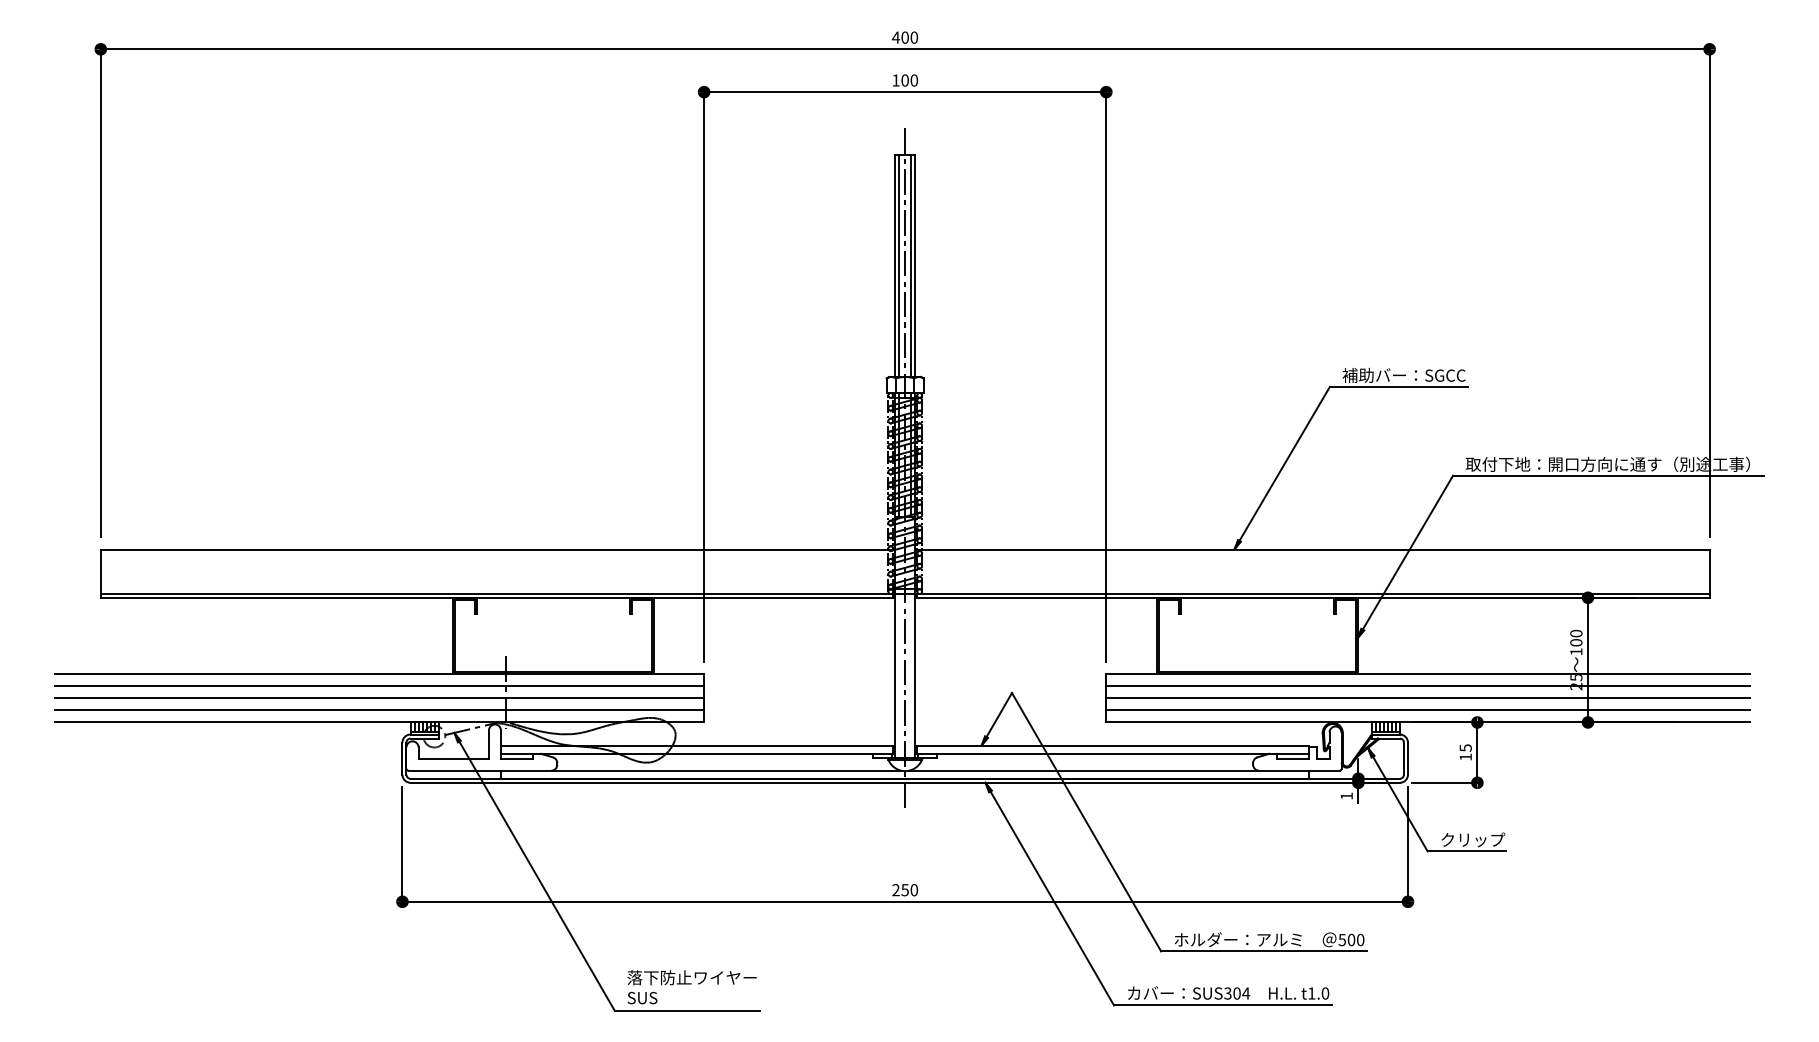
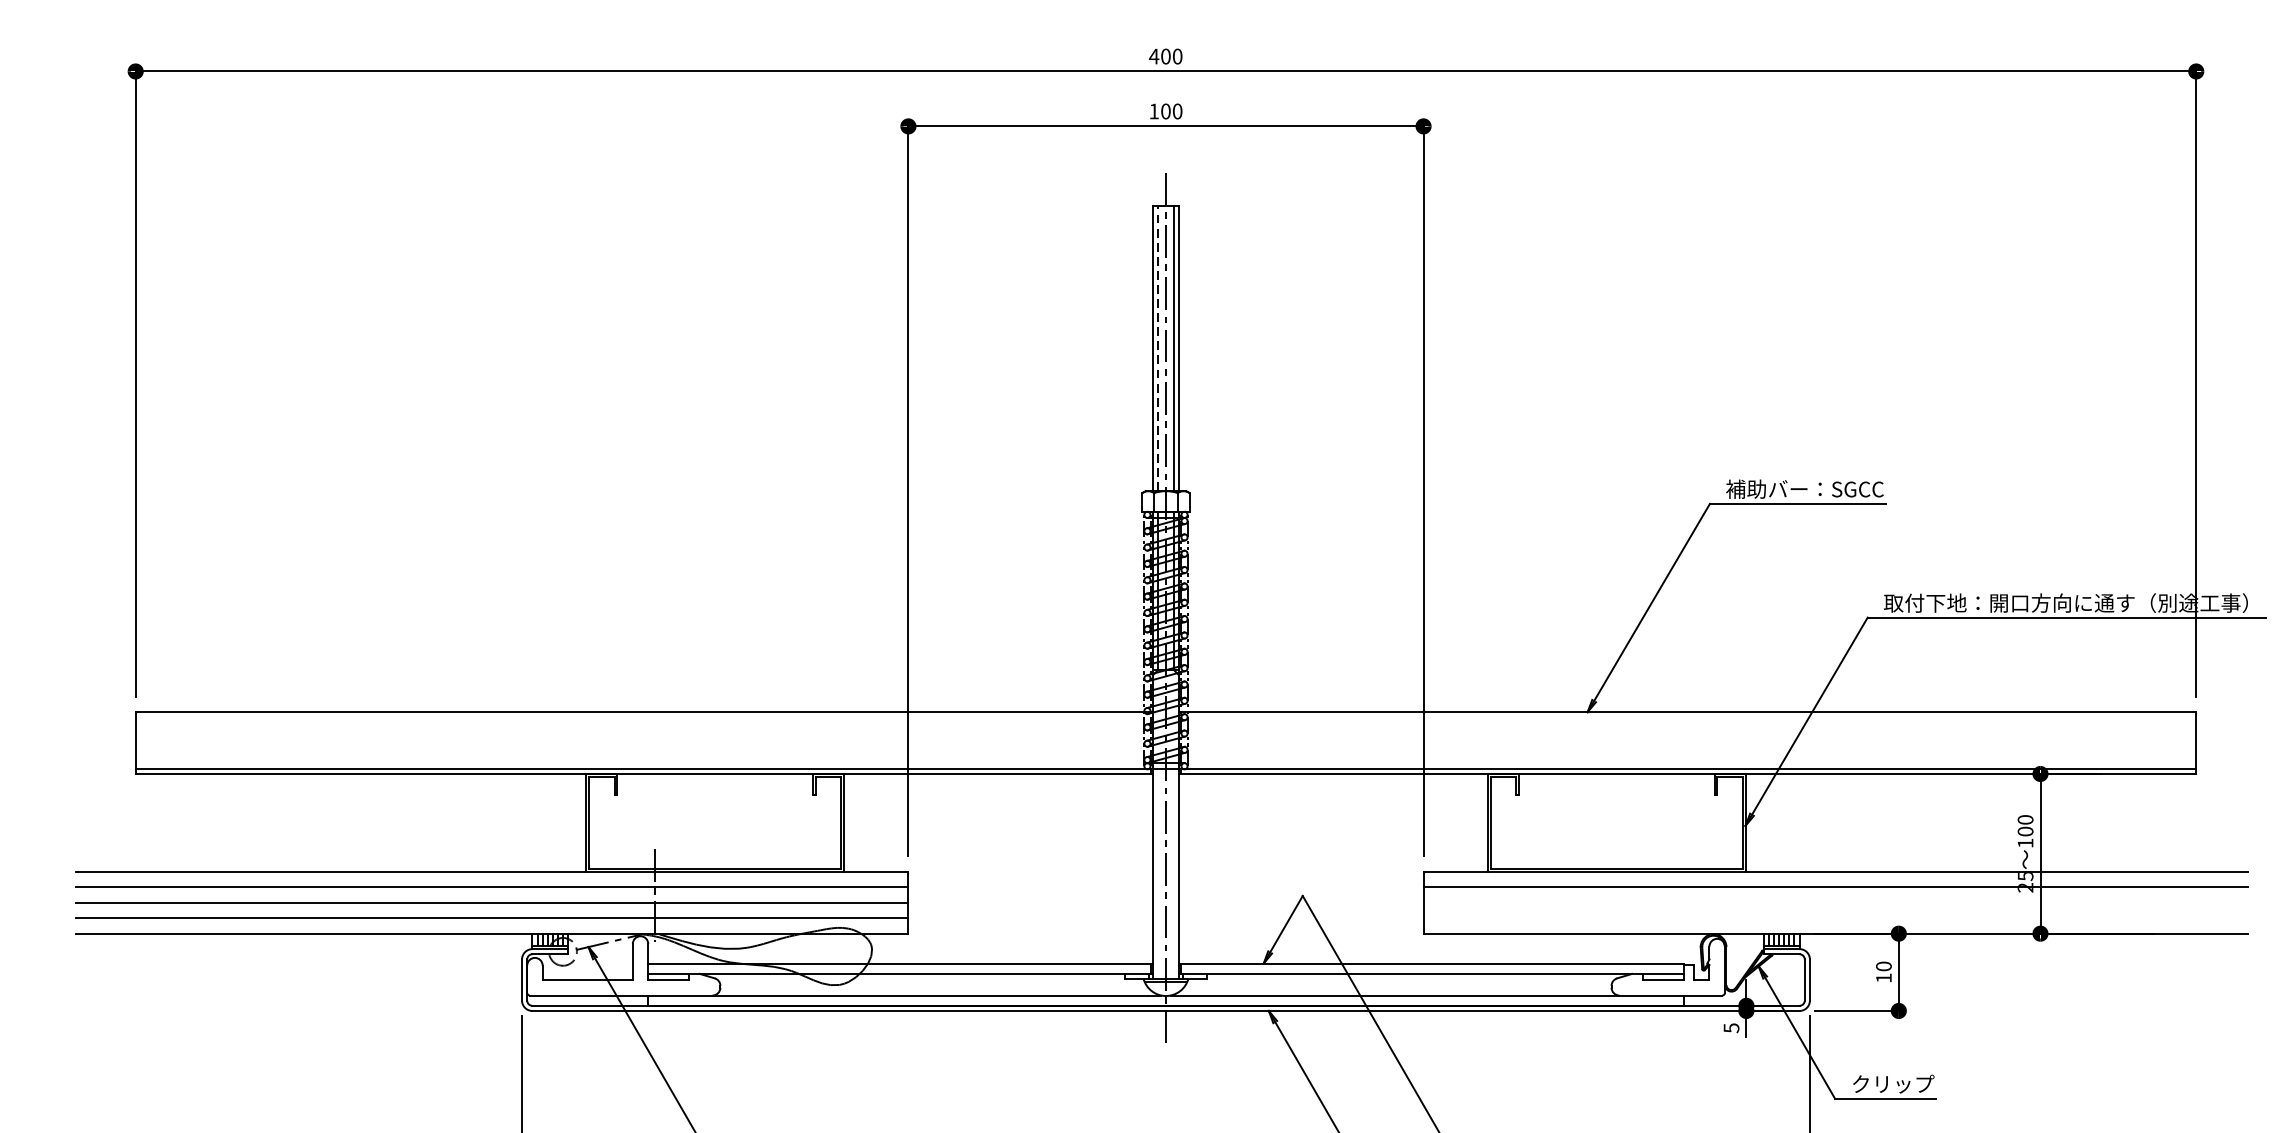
line: (899, 265) -> (1158, 348), solid -> dashed
line: (1427, 698) -> (1834, 902), removed
line: (1427, 710) -> (1834, 918), removed
text: (1465, 747) -> (1883, 965), 15 -> 10
text: (1346, 796) -> (1731, 1028), 1 -> 5

